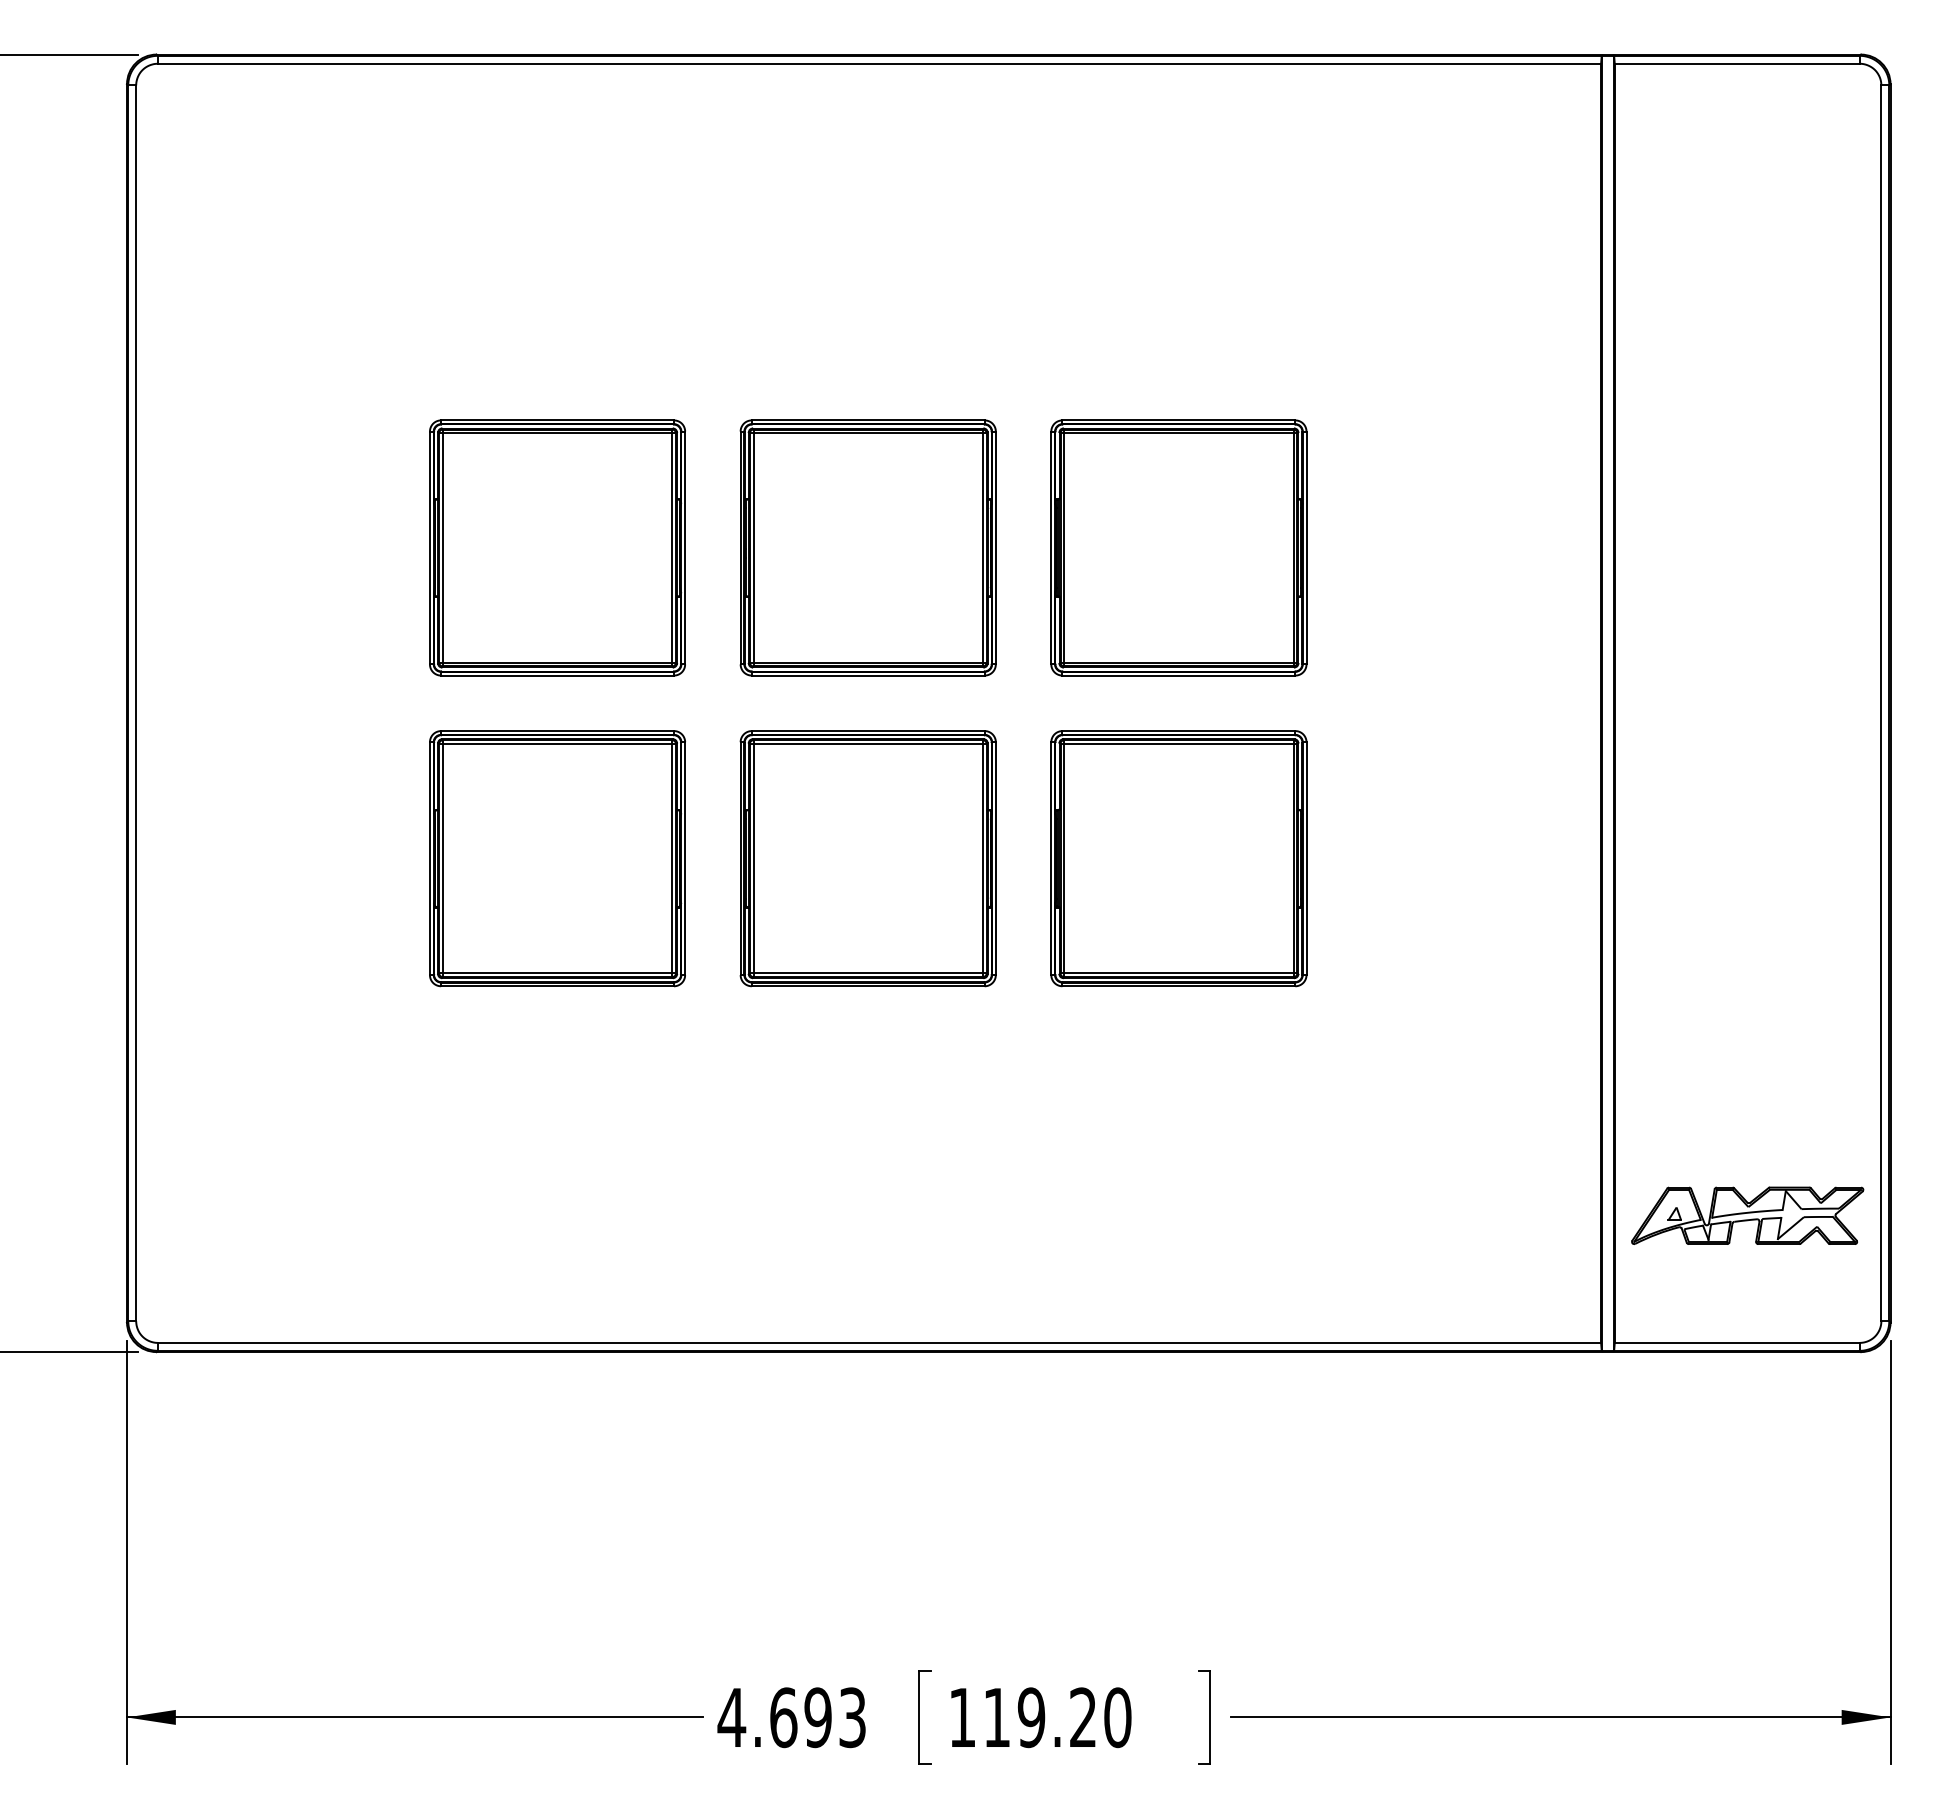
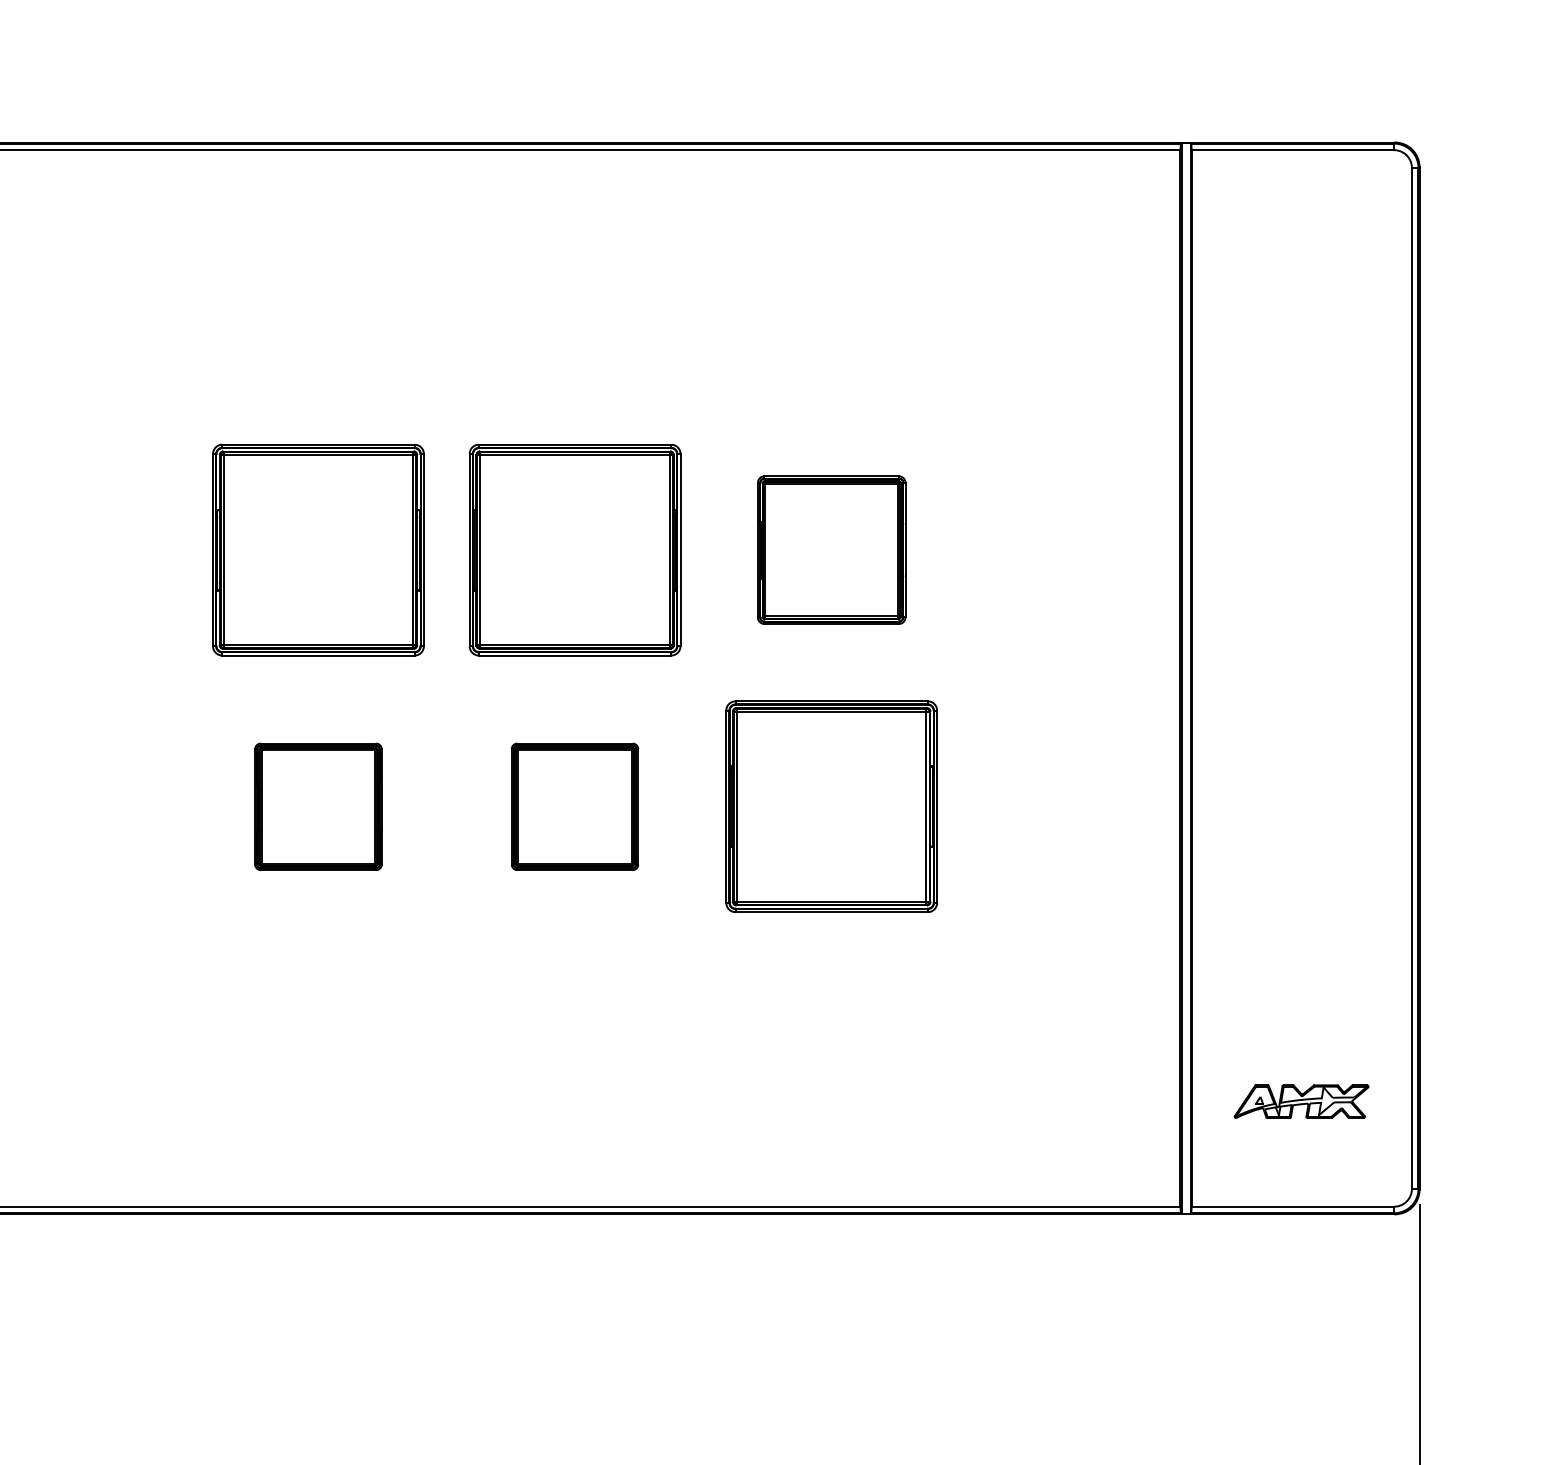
part: (1178, 547) -> (831, 549), size x0.7
part: (557, 858) -> (318, 806), size x0.6
part: (867, 858) -> (574, 806), size x0.6
part: (1747, 1215) -> (1301, 1101), size x0.7

